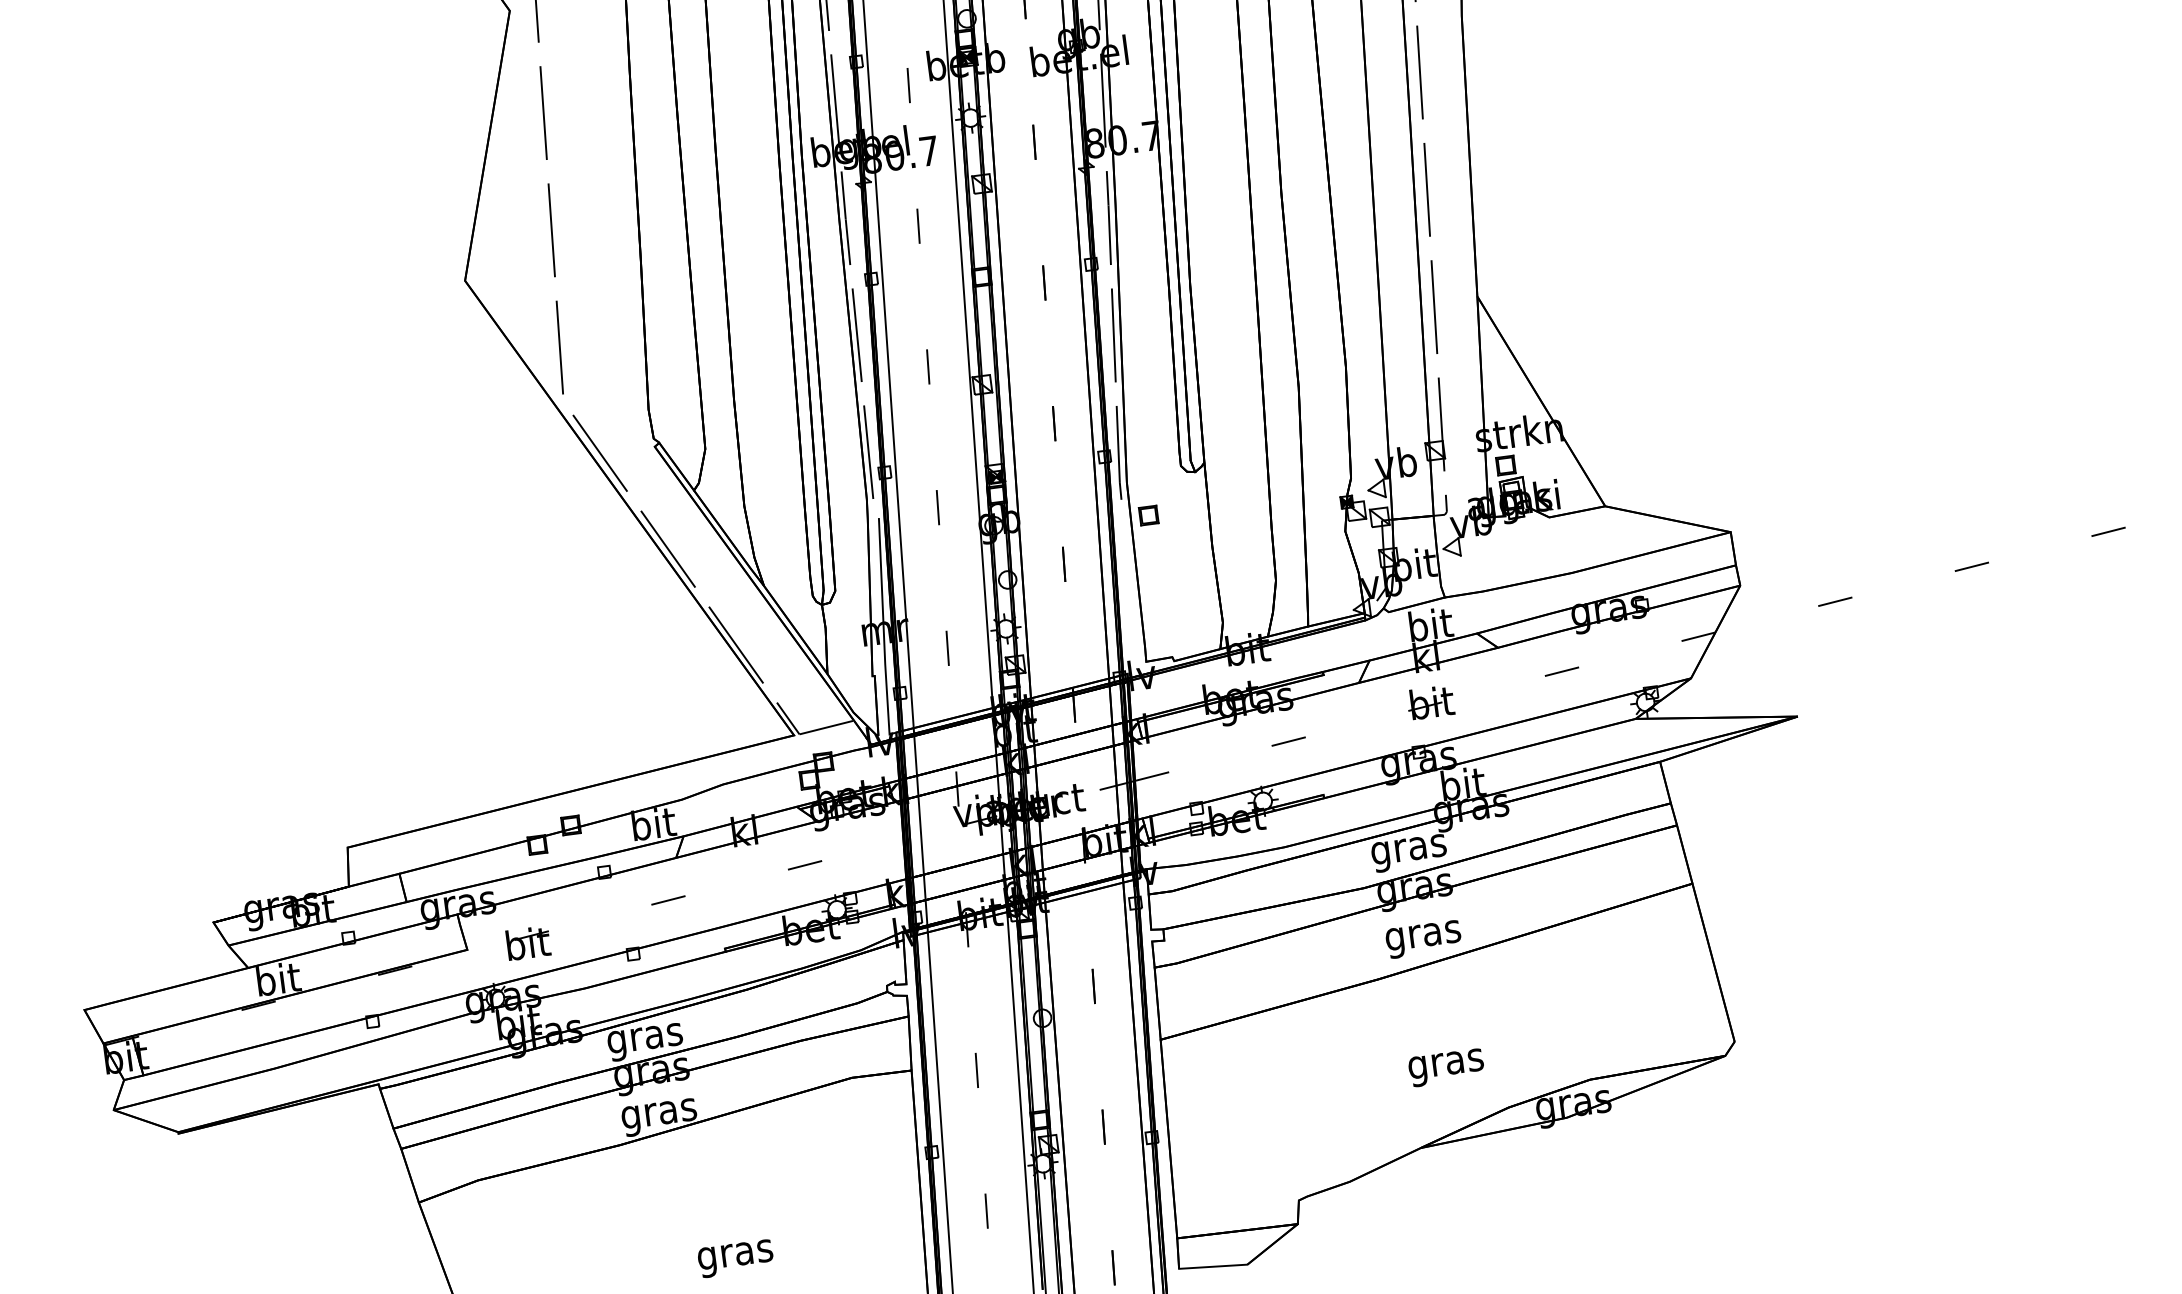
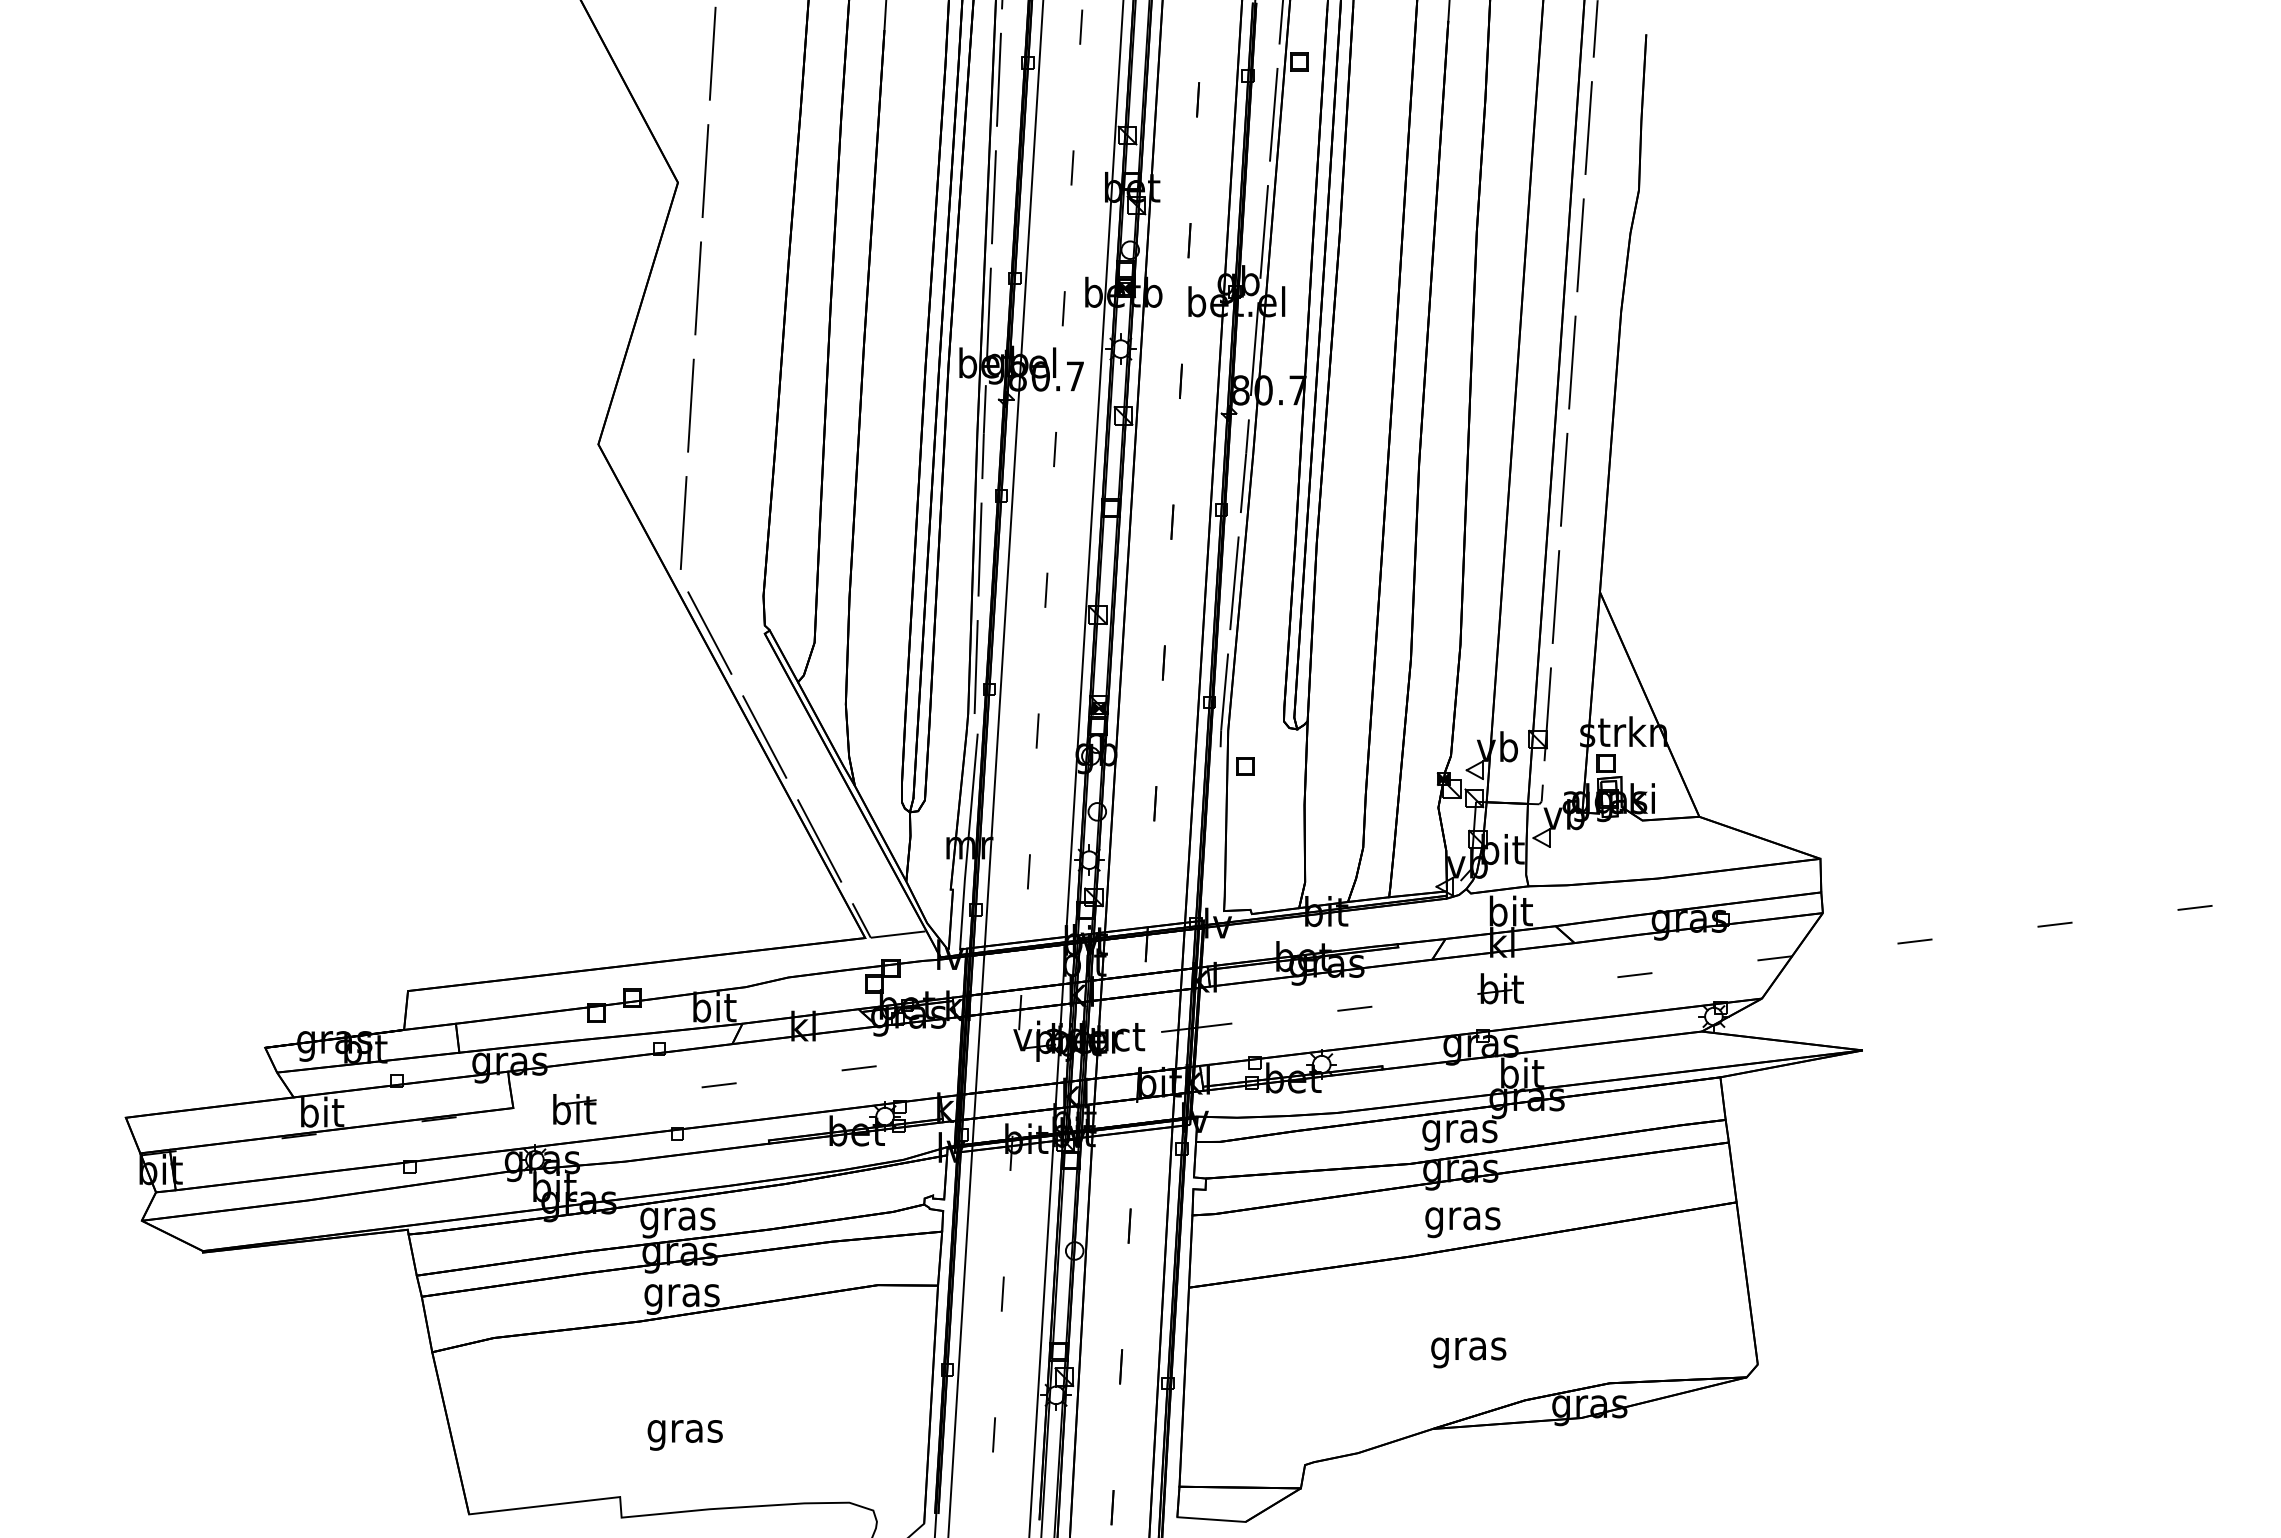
text: (735, 1259) -> (684, 1435), moved

